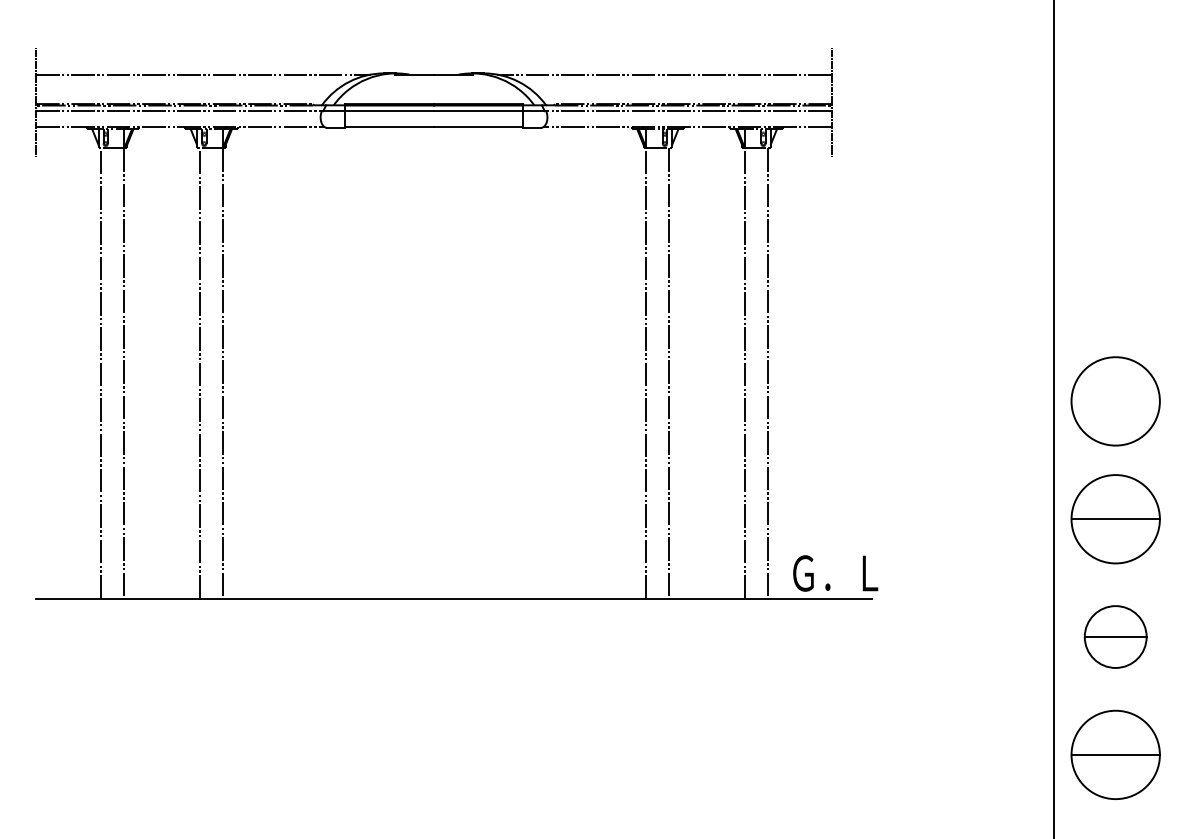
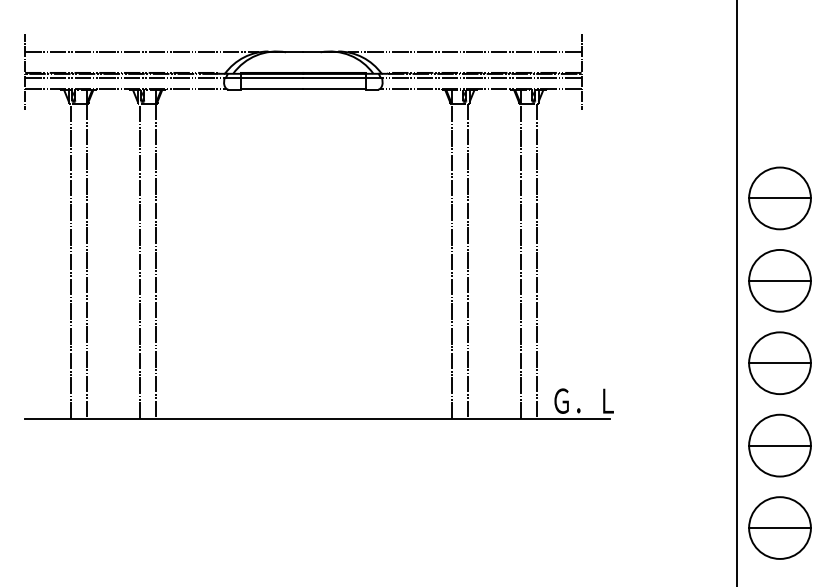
part: (1114, 283) -> (779, 198), added
line: (1114, 400) -> (779, 280), added
part: (1114, 636) -> (779, 445), size x1.43

